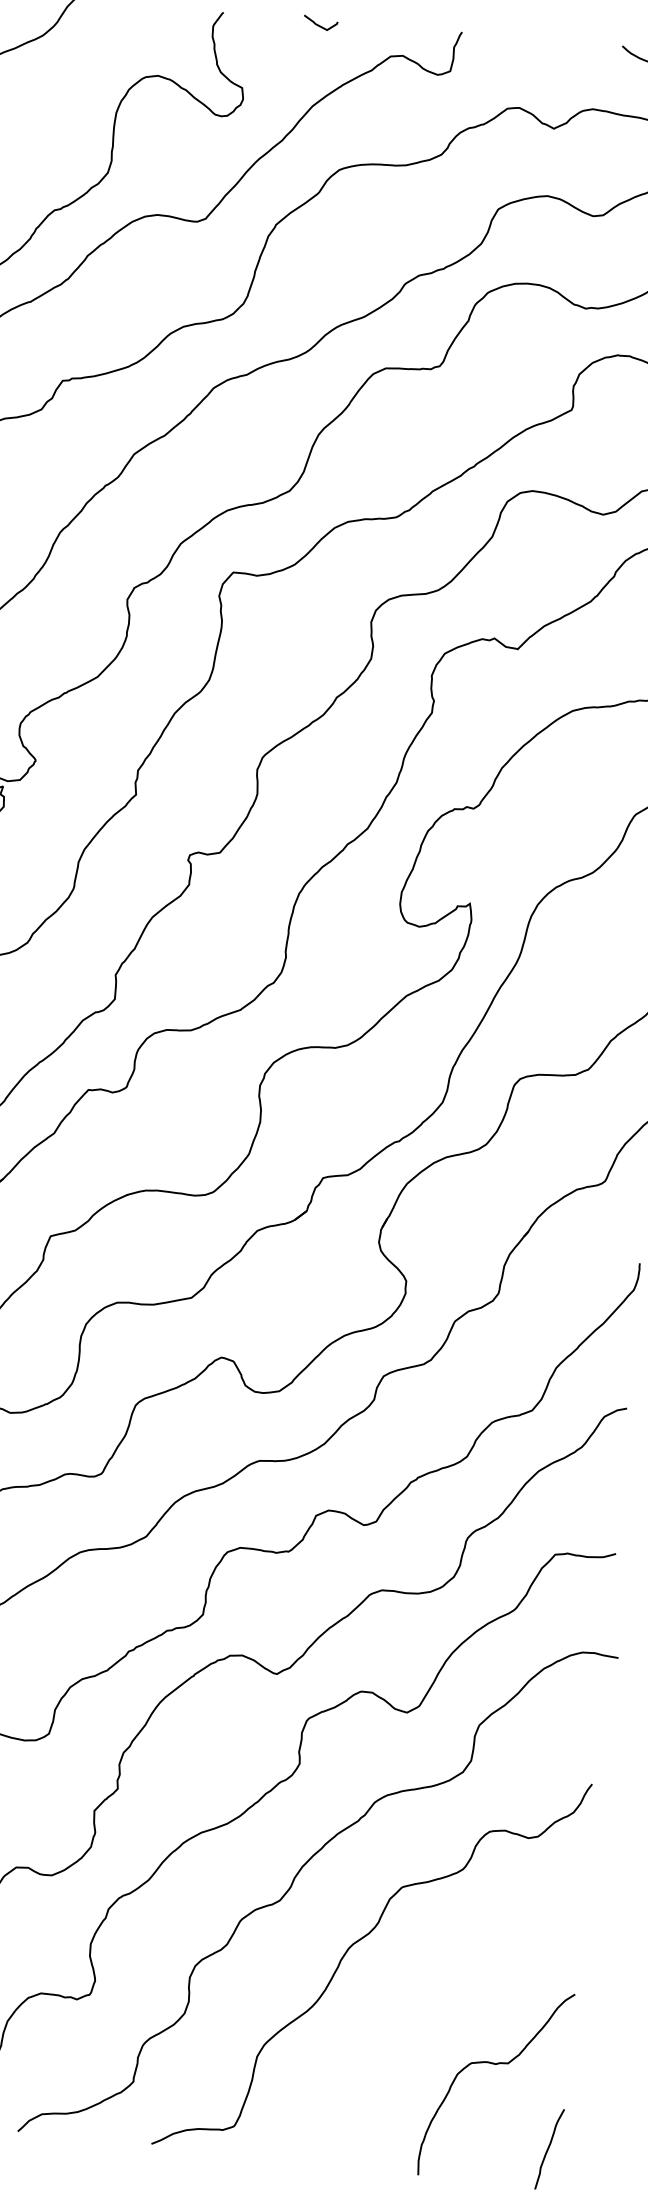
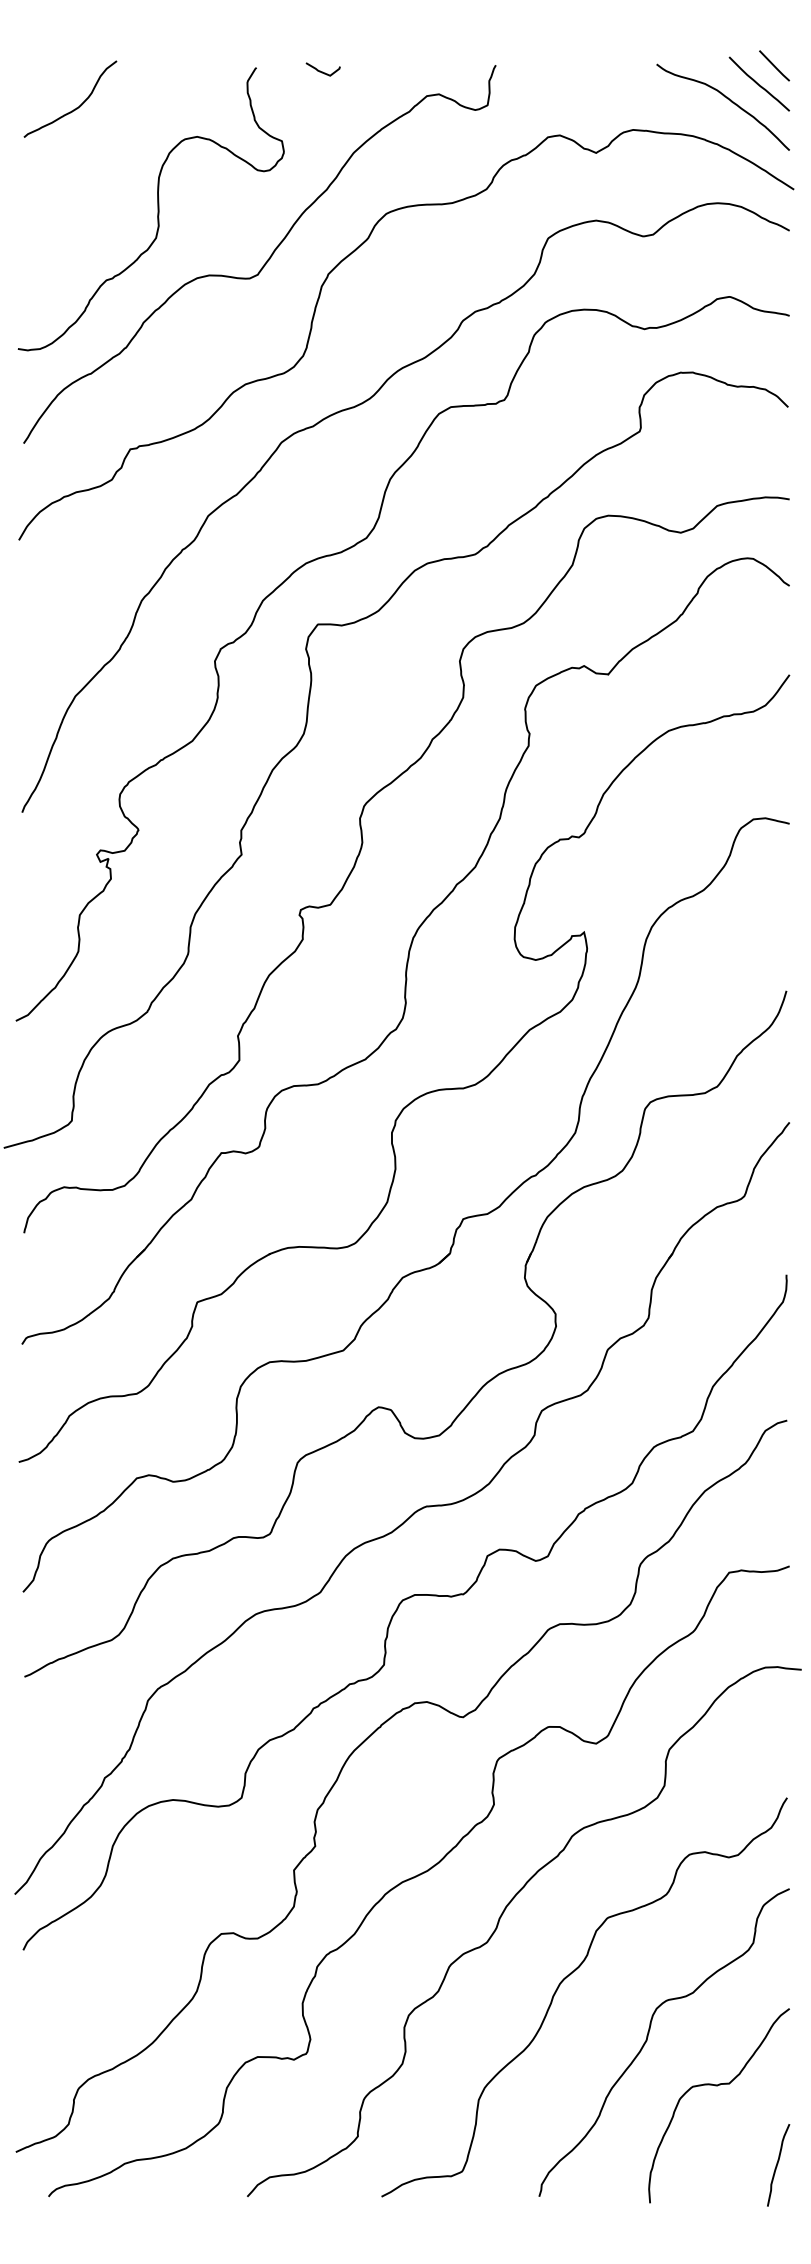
curve: (319, 25) -> (322, 71), moved
curve: (431, 2010) -> (648, 2037), added

